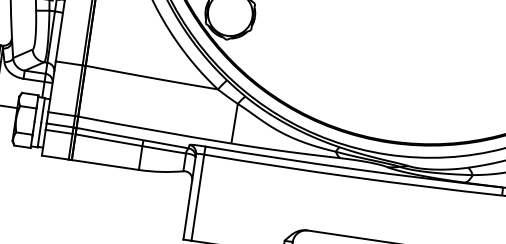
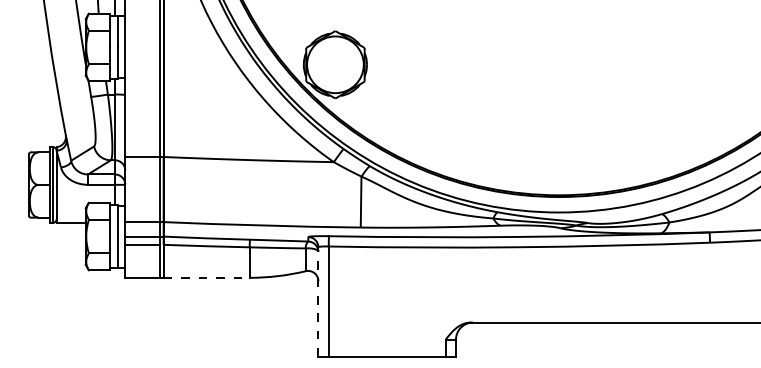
line: (105, 164) -> (206, 277), solid -> dashed
line: (189, 197) -> (318, 302), solid -> dashed

